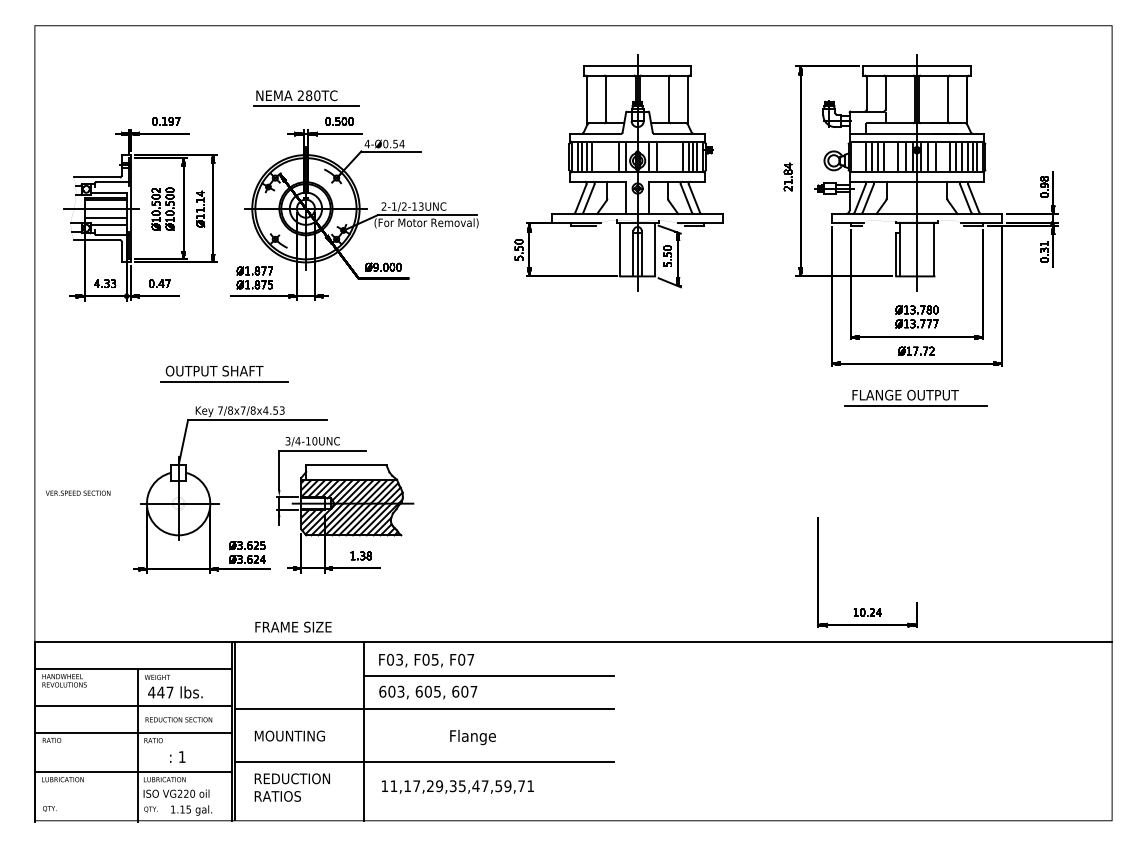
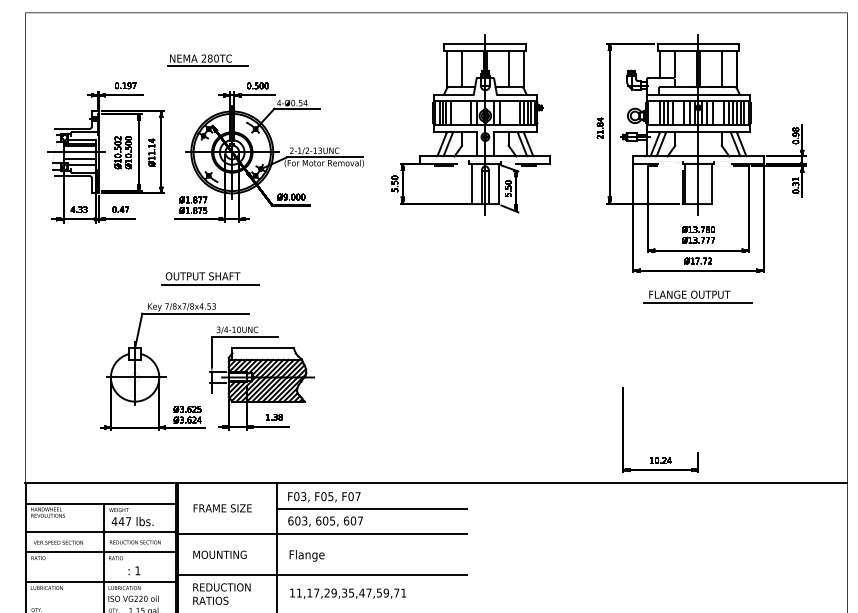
part: (306, 98) -> (208, 60), moved
part: (224, 373) -> (210, 278), moved
text: (78, 492) -> (58, 542), moved
text: (293, 626) -> (222, 507), moved
text: (472, 737) -> (306, 555), moved

